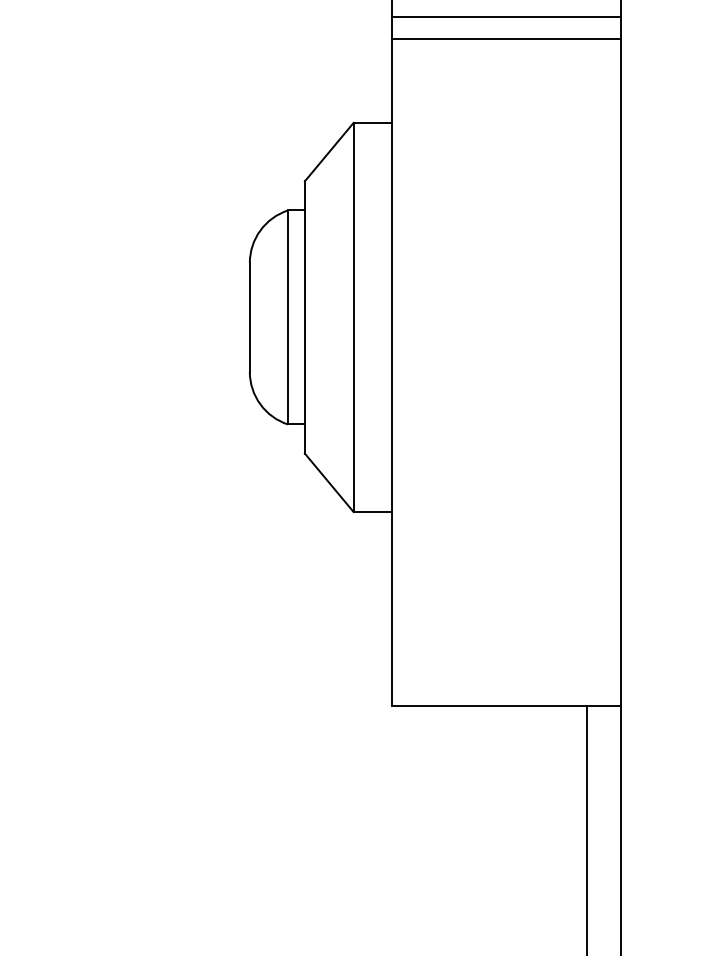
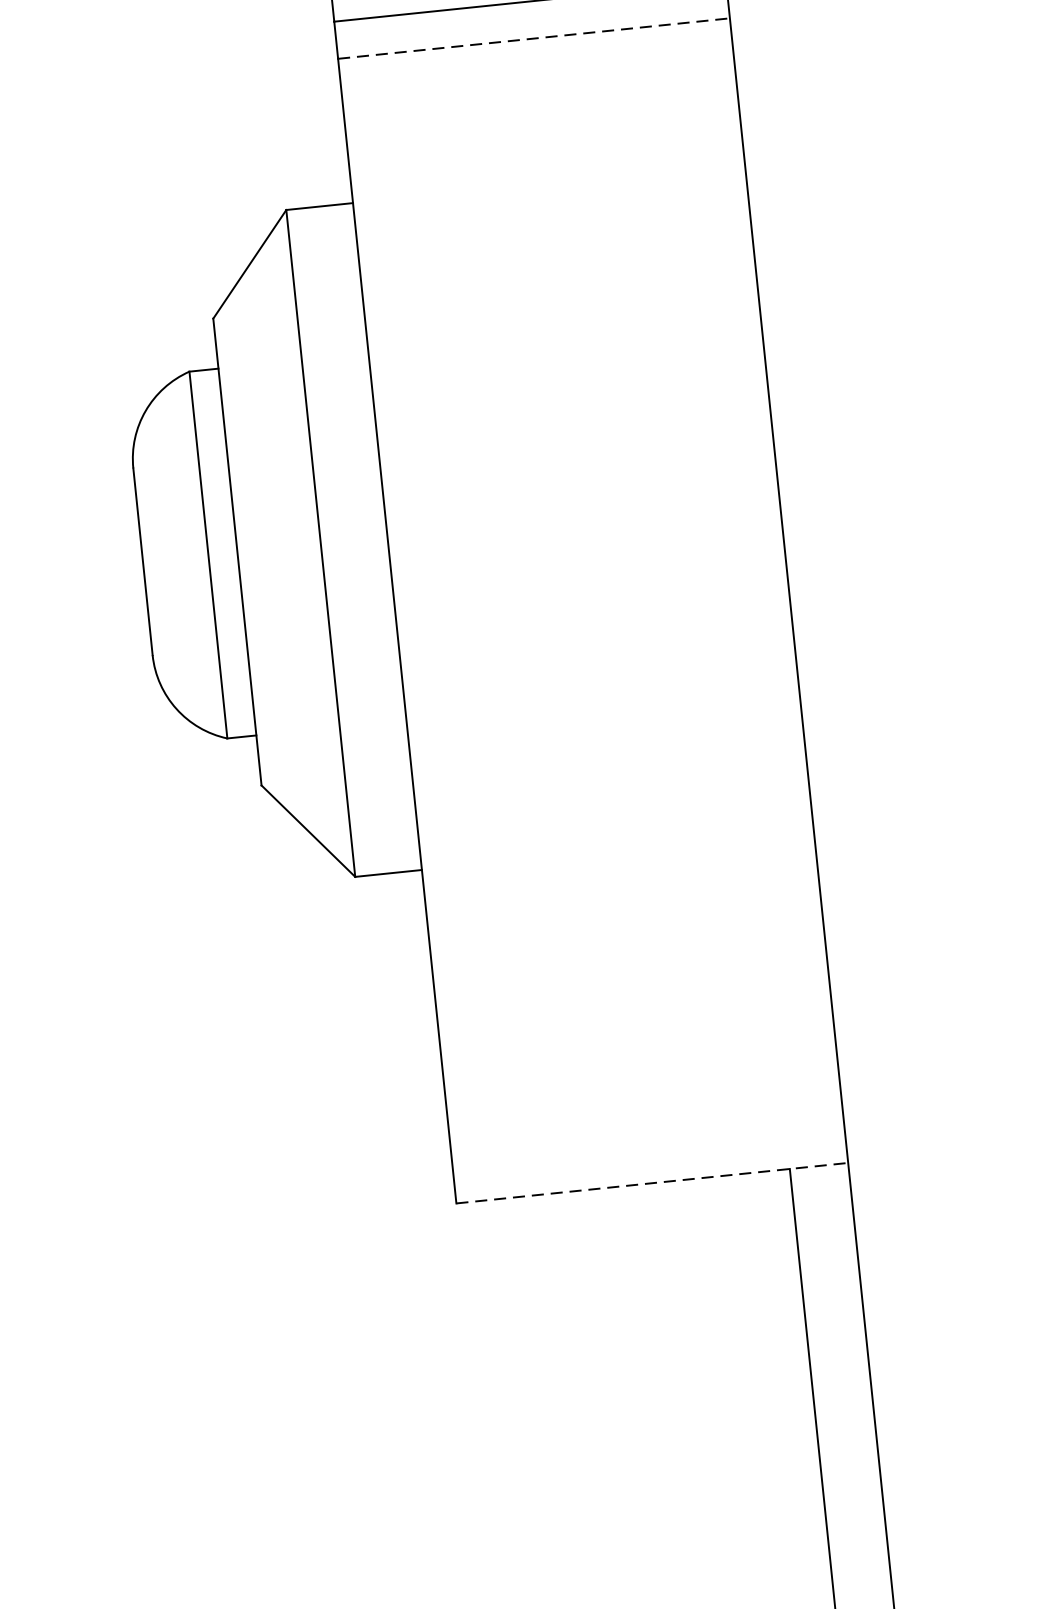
line: (507, 38) -> (535, 37), solid -> dashed
line: (507, 706) -> (653, 1183), solid -> dashed

